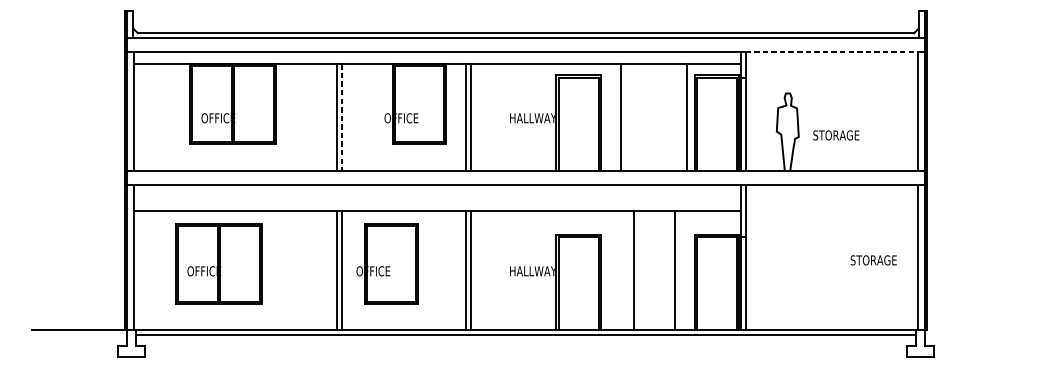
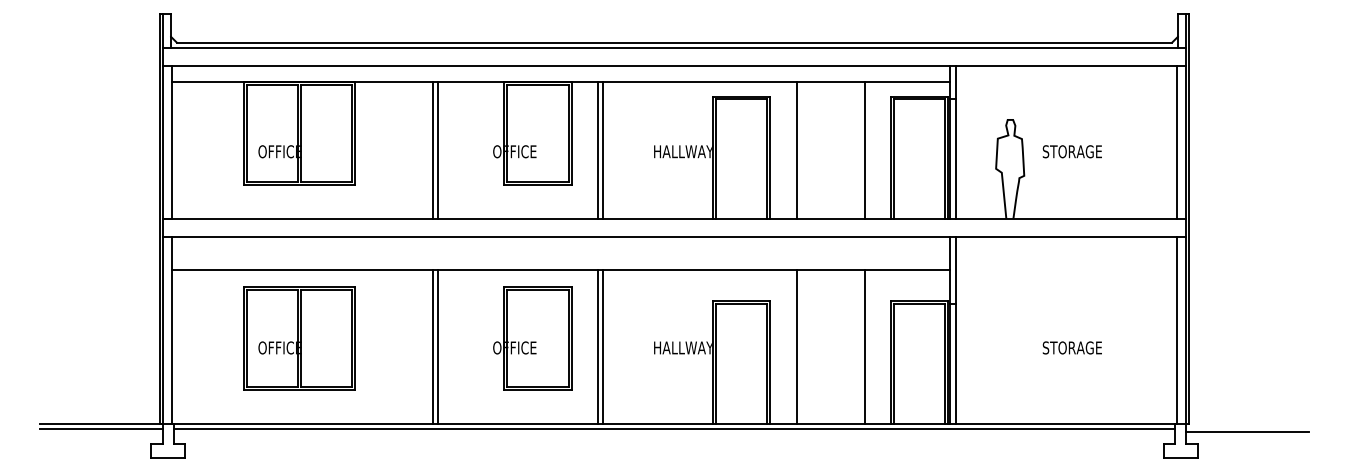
line: (831, 51) -> (1066, 66), dashed -> solid
line: (687, 117) -> (865, 150), moved
line: (341, 118) -> (438, 151), dashed -> solid
text: (835, 135) -> (1071, 151), moved
text: (873, 260) -> (1071, 347), moved
part: (219, 263) -> (299, 338), moved
part: (387, 263) -> (532, 338), moved
line: (633, 270) -> (796, 346), moved
line: (79, 334) -> (101, 429), added
line: (972, 337) -> (1247, 432), added

